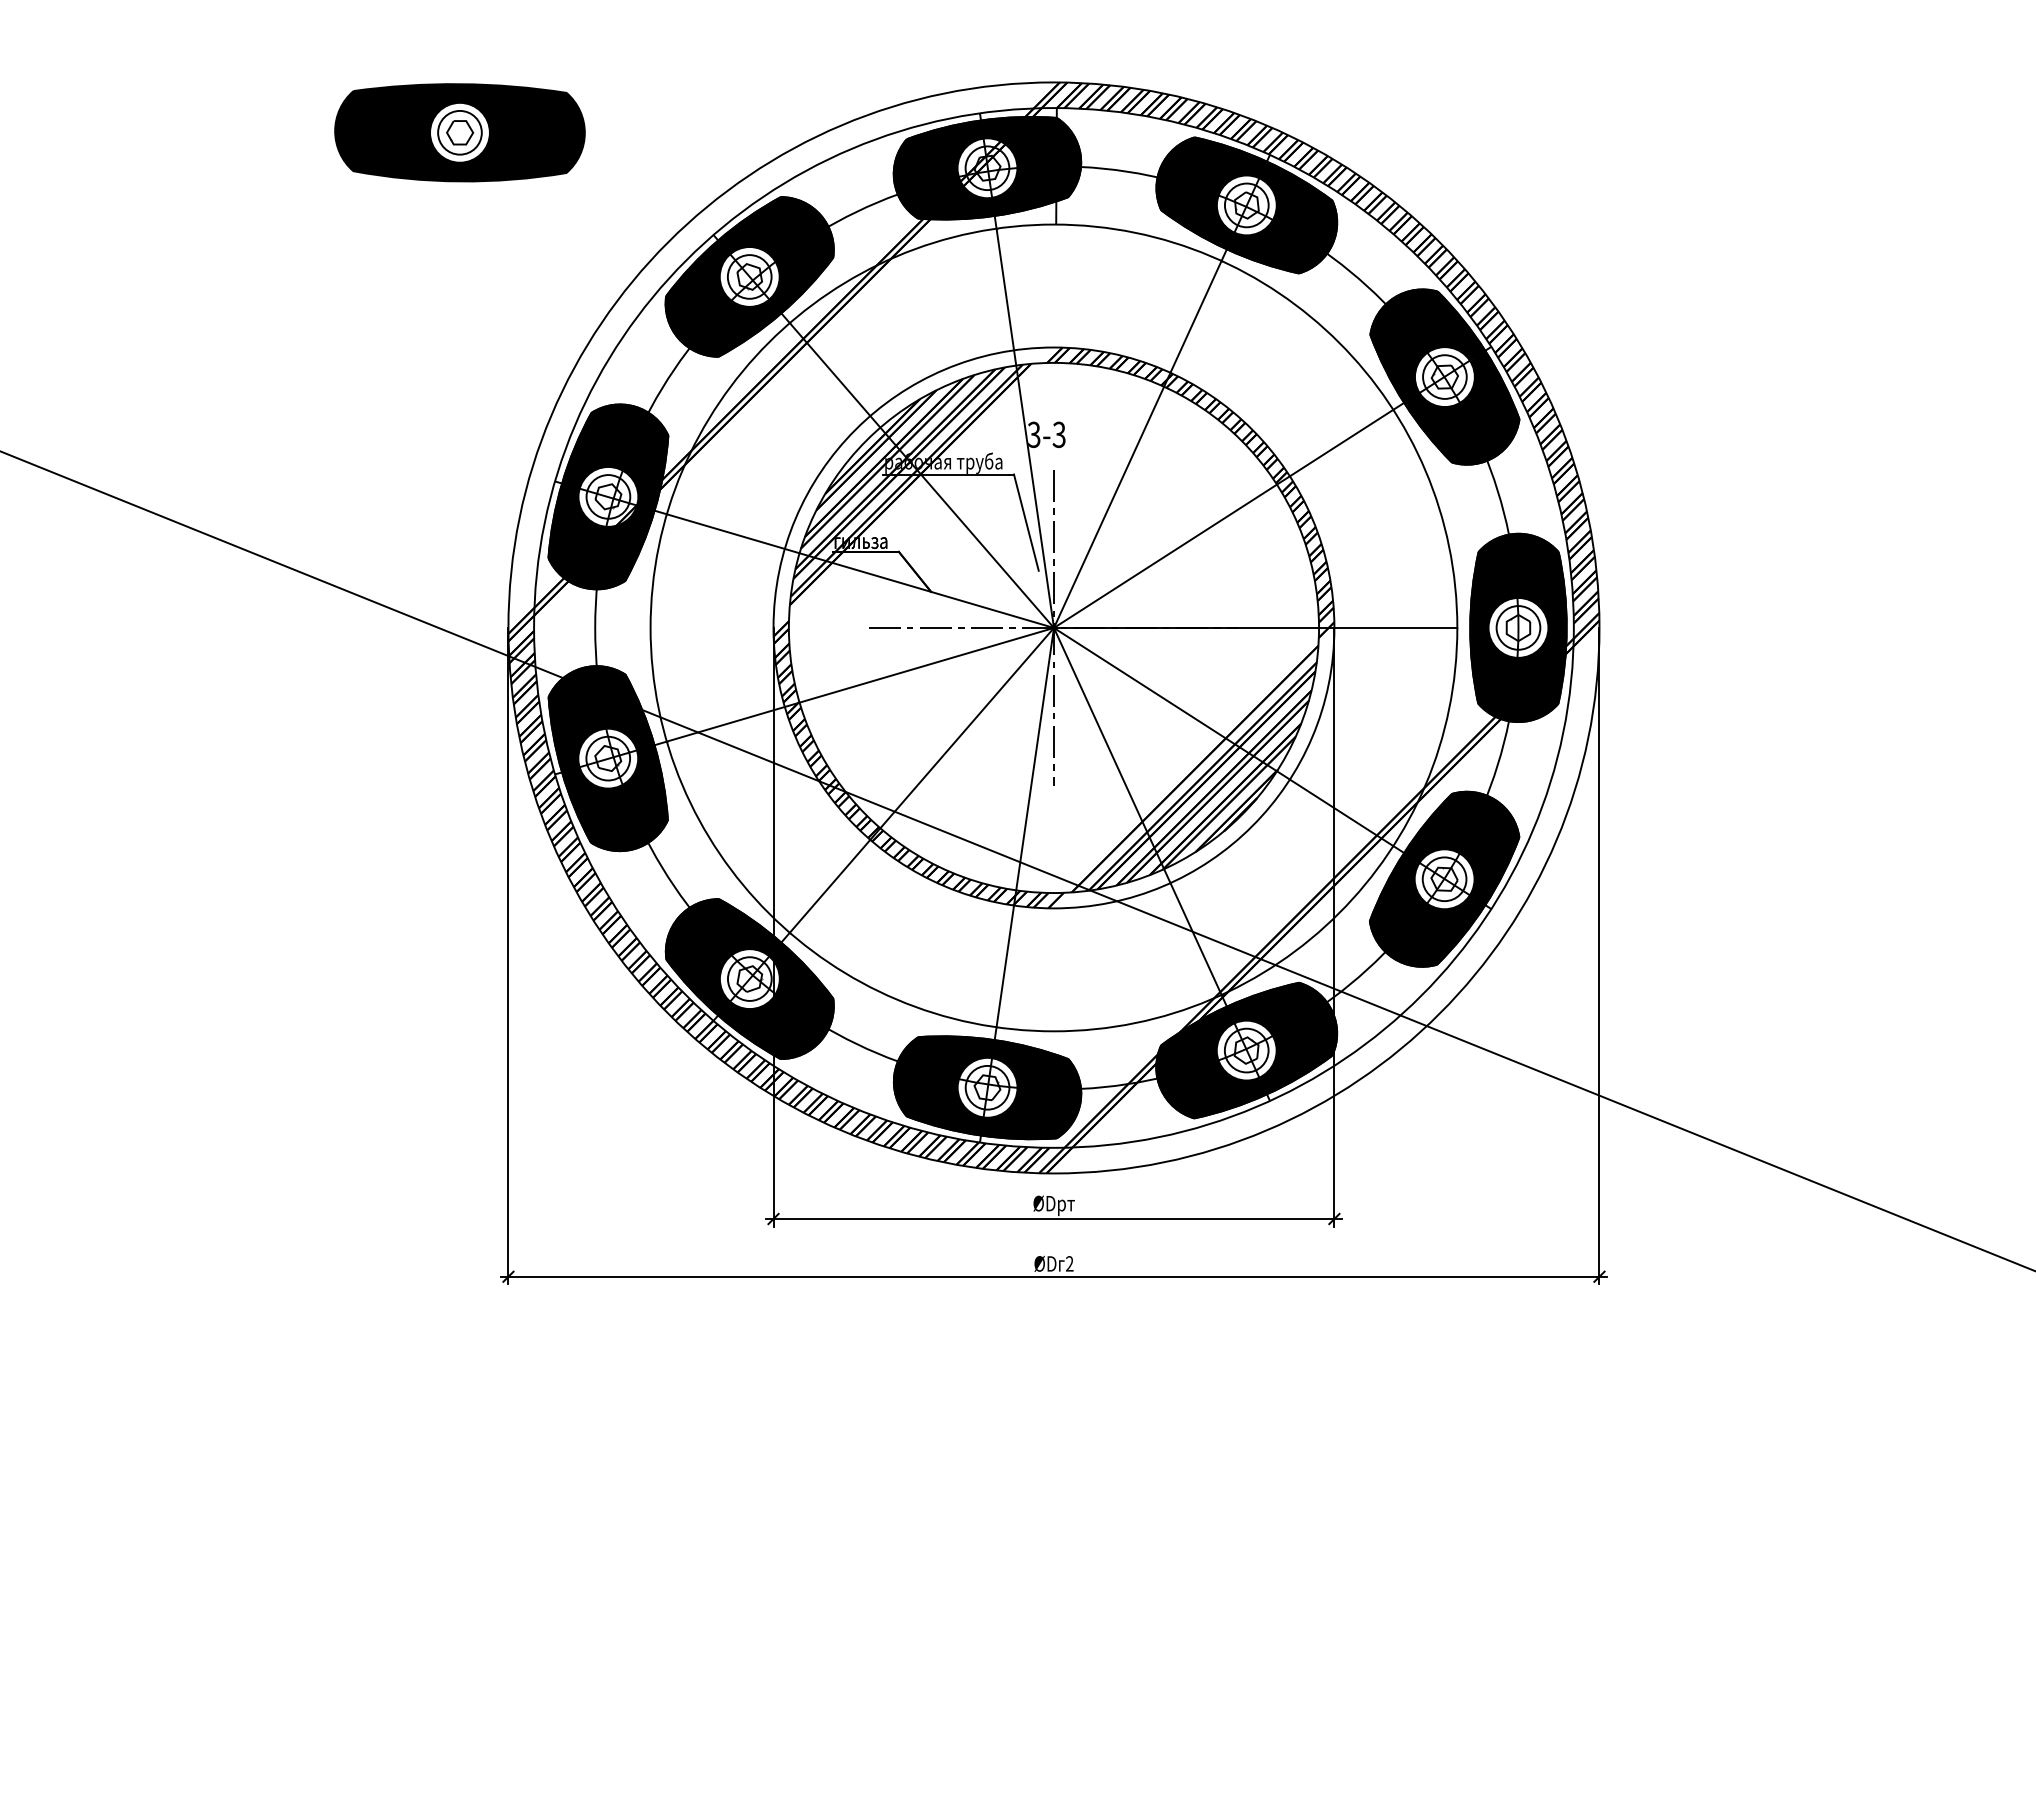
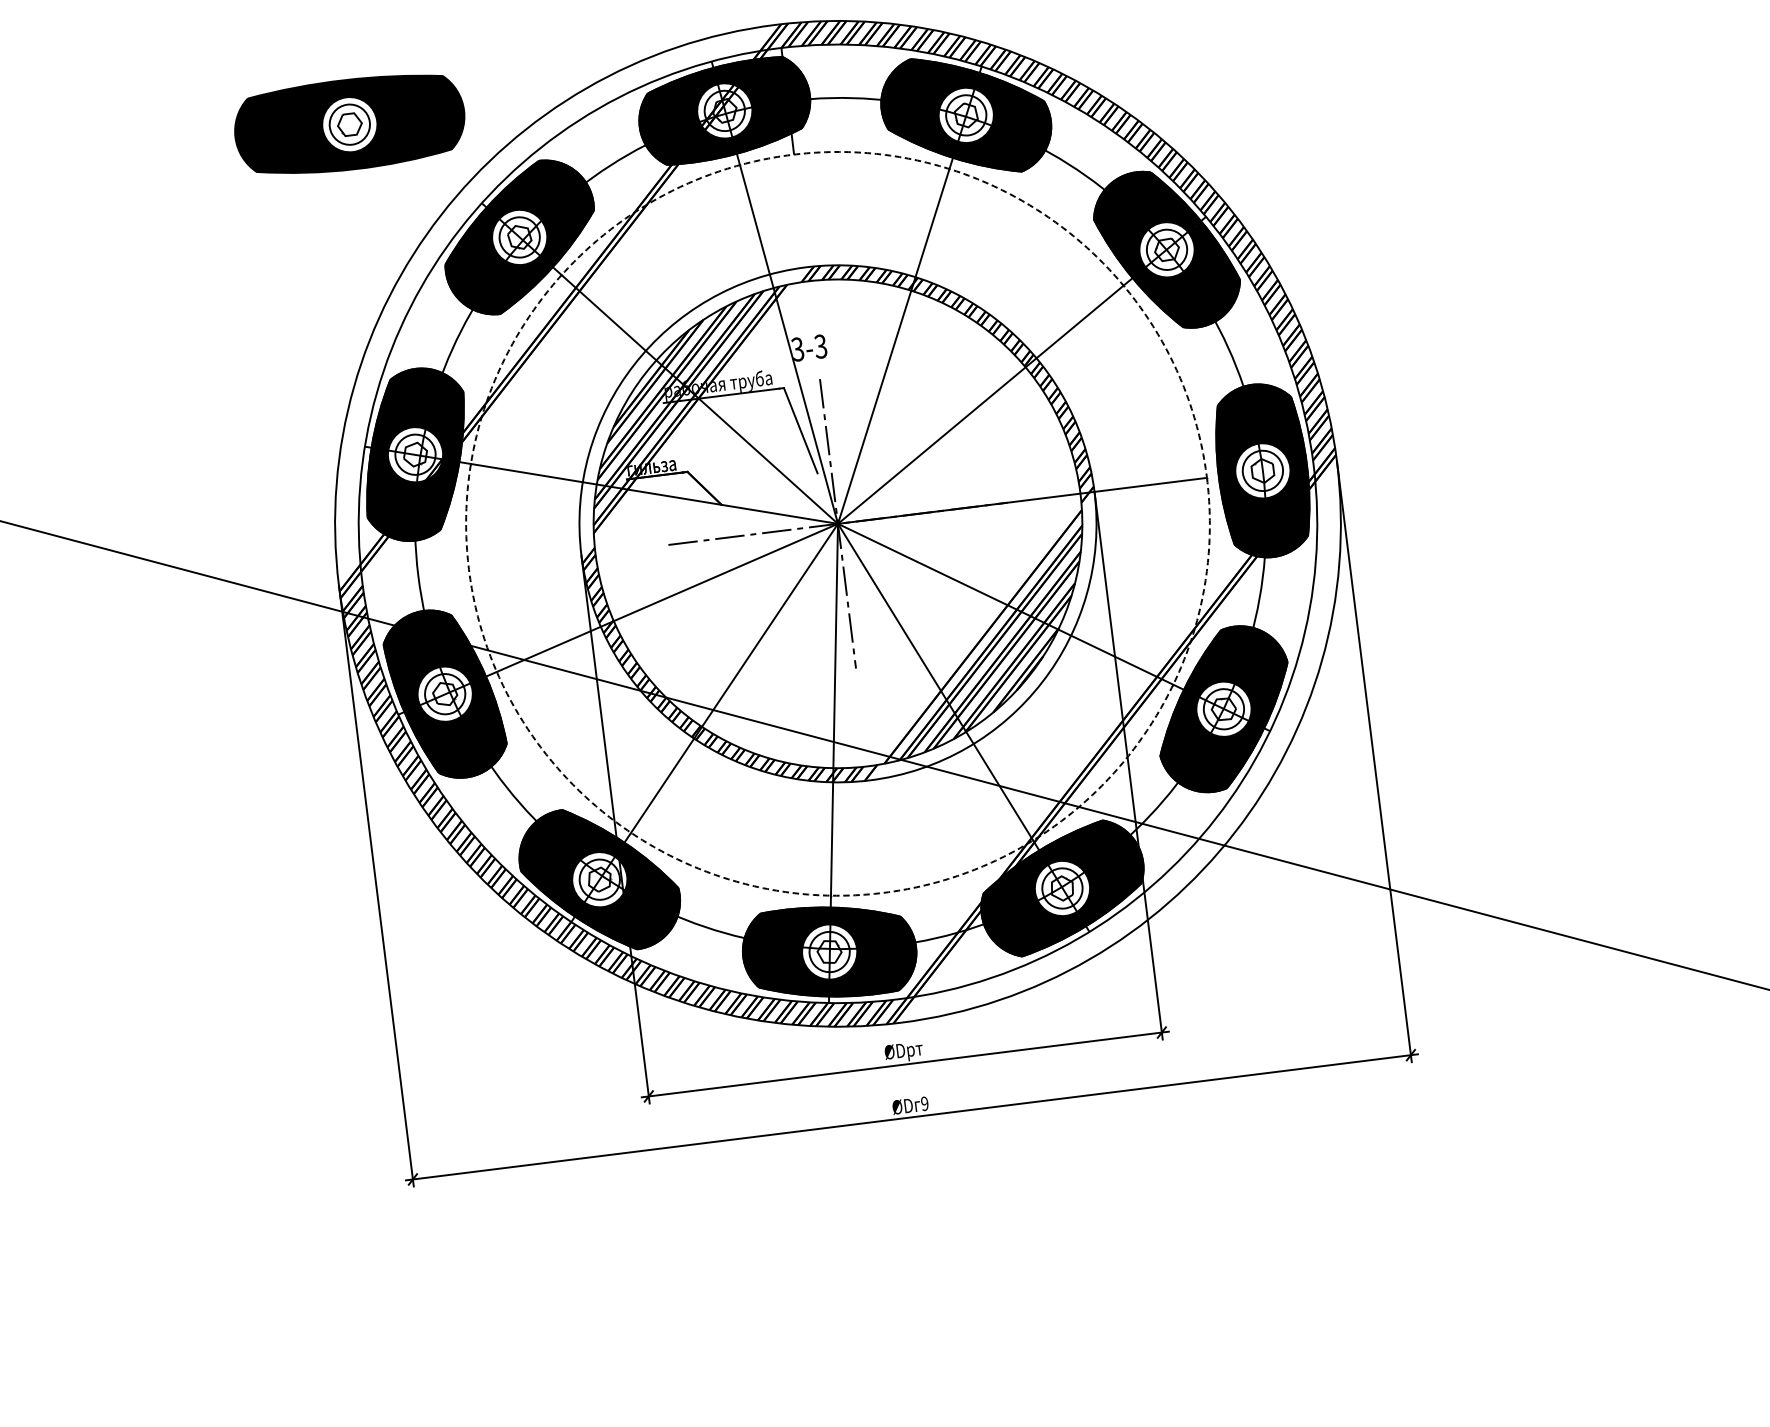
part: (459, 132) -> (349, 124), moved
circle: (1053, 627) -> (837, 523), solid -> dashed
text: (1069, 1263) -> (924, 1103), 2 -> 9

